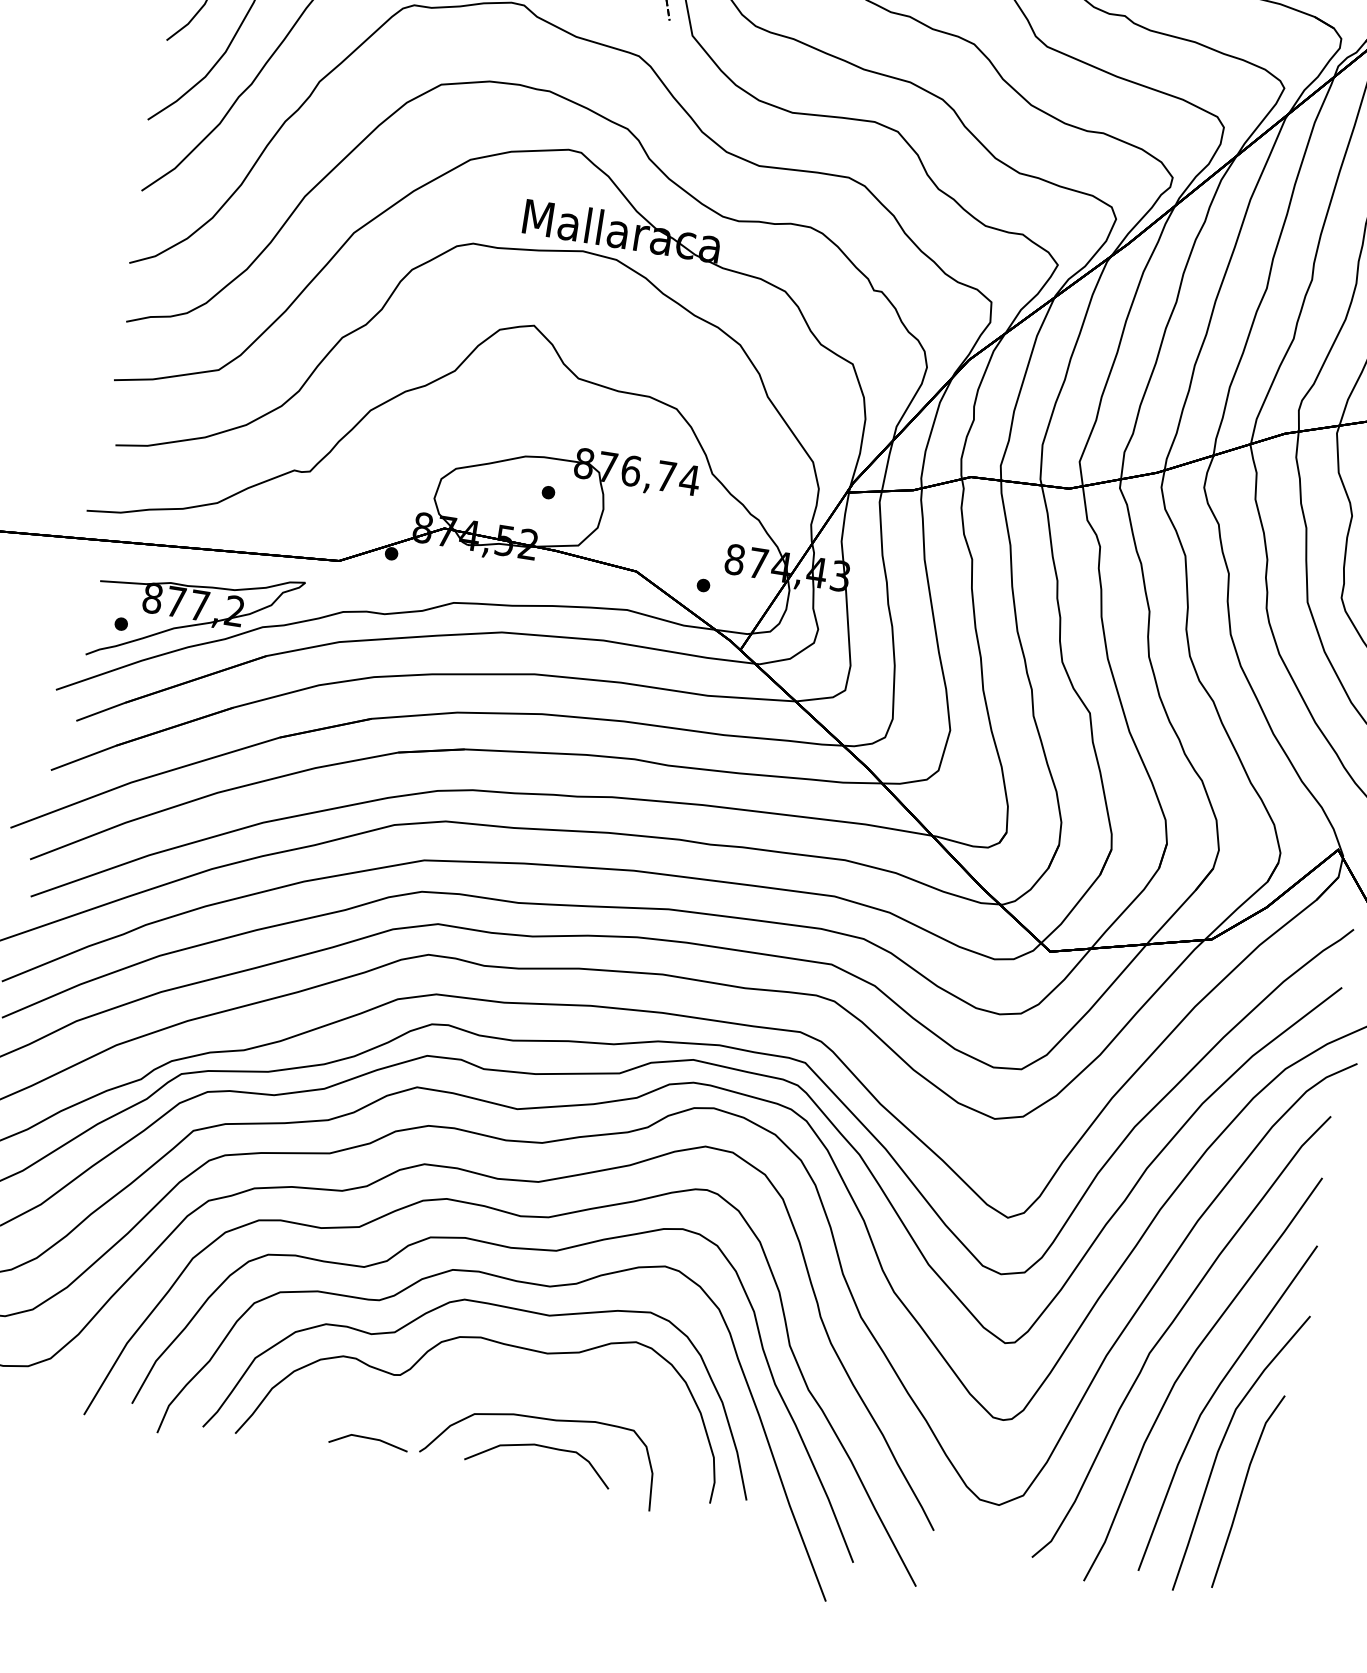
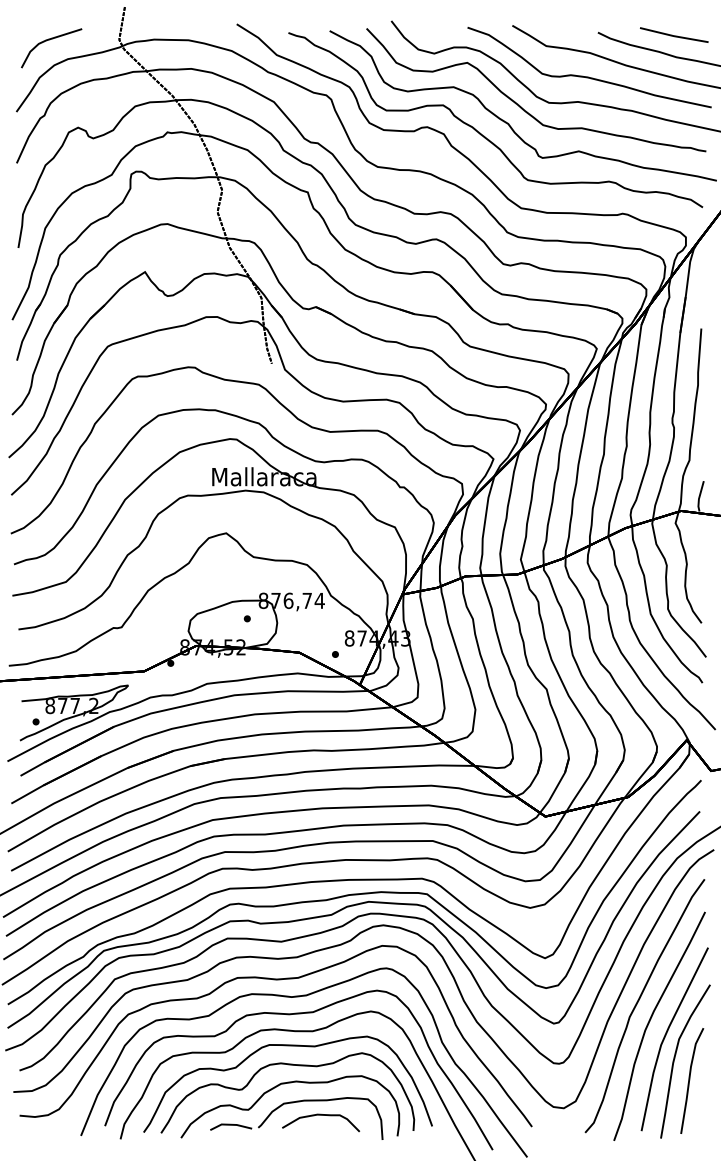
curve: (481, 1378) -> (284, 1084), added

